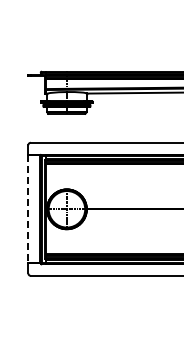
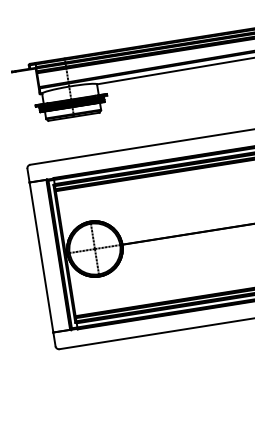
line: (28, 209) -> (41, 257), dashed -> solid

